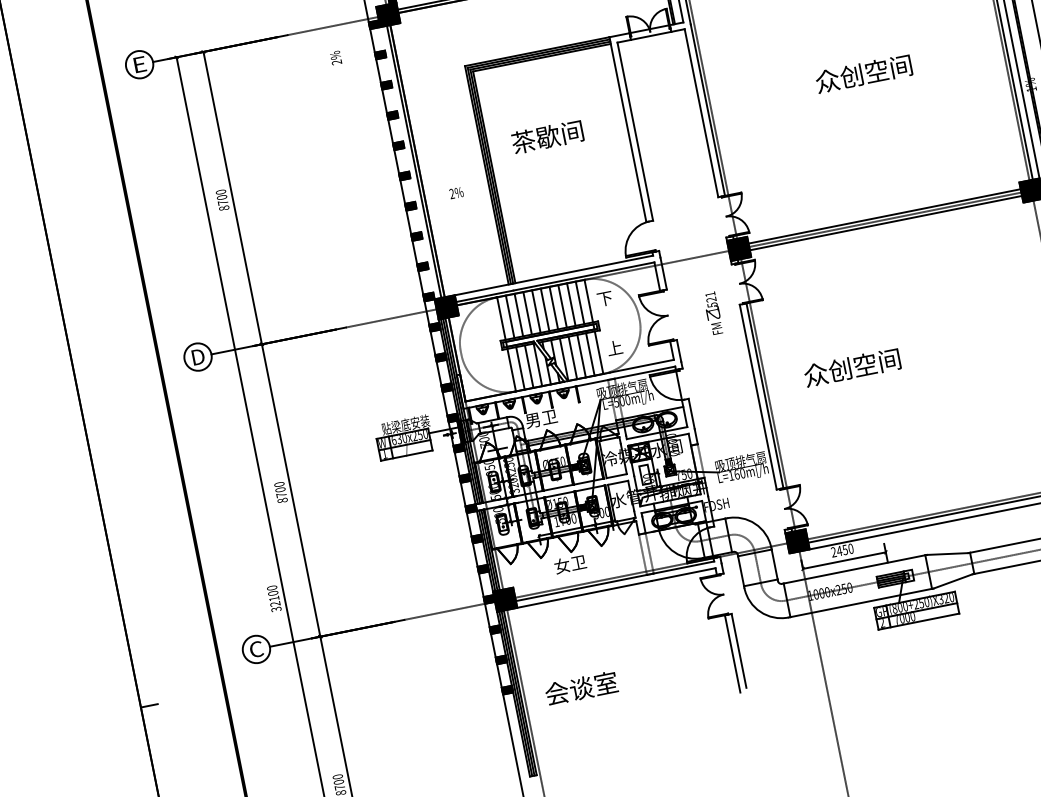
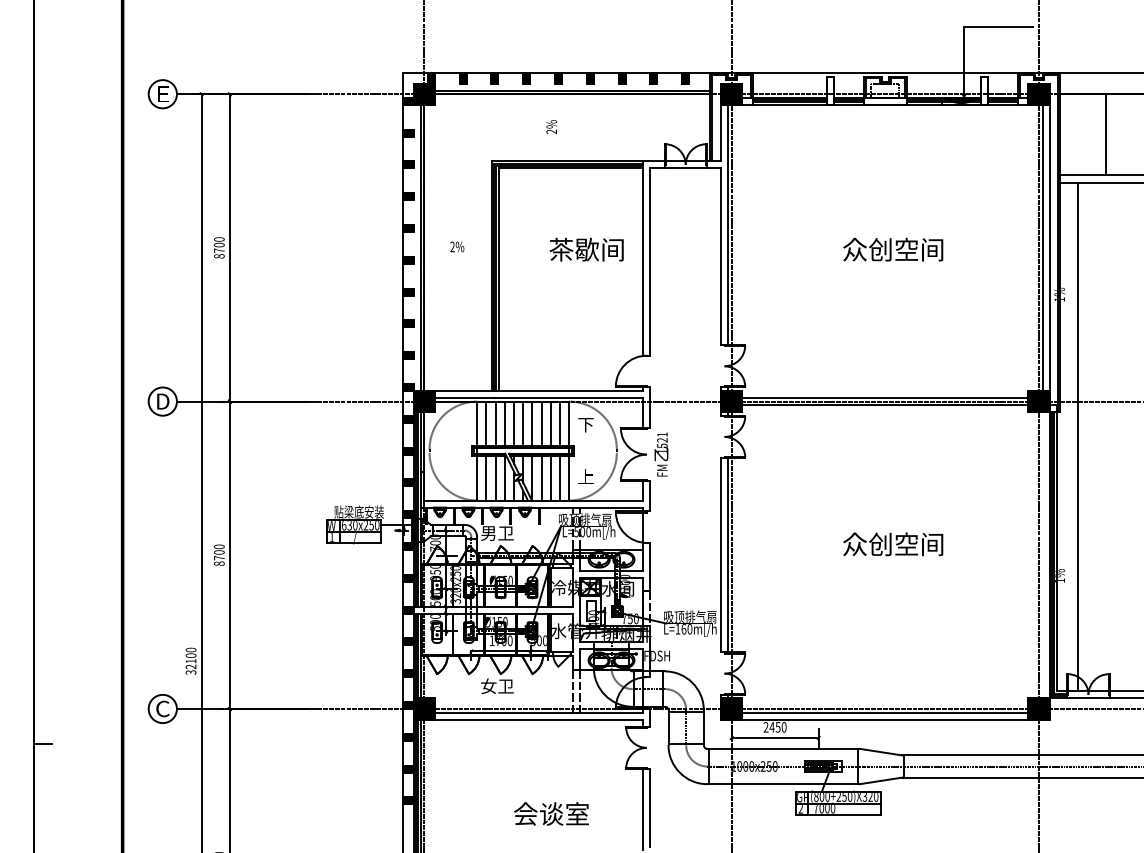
text: (335, 58) -> (551, 127), moved
text: (547, 136) -> (586, 249), moved
text: (456, 192) -> (457, 246), moved
text: (713, 313) -> (661, 454), moved
text: (852, 367) -> (893, 544), moved
text: (581, 687) -> (551, 813), moved

